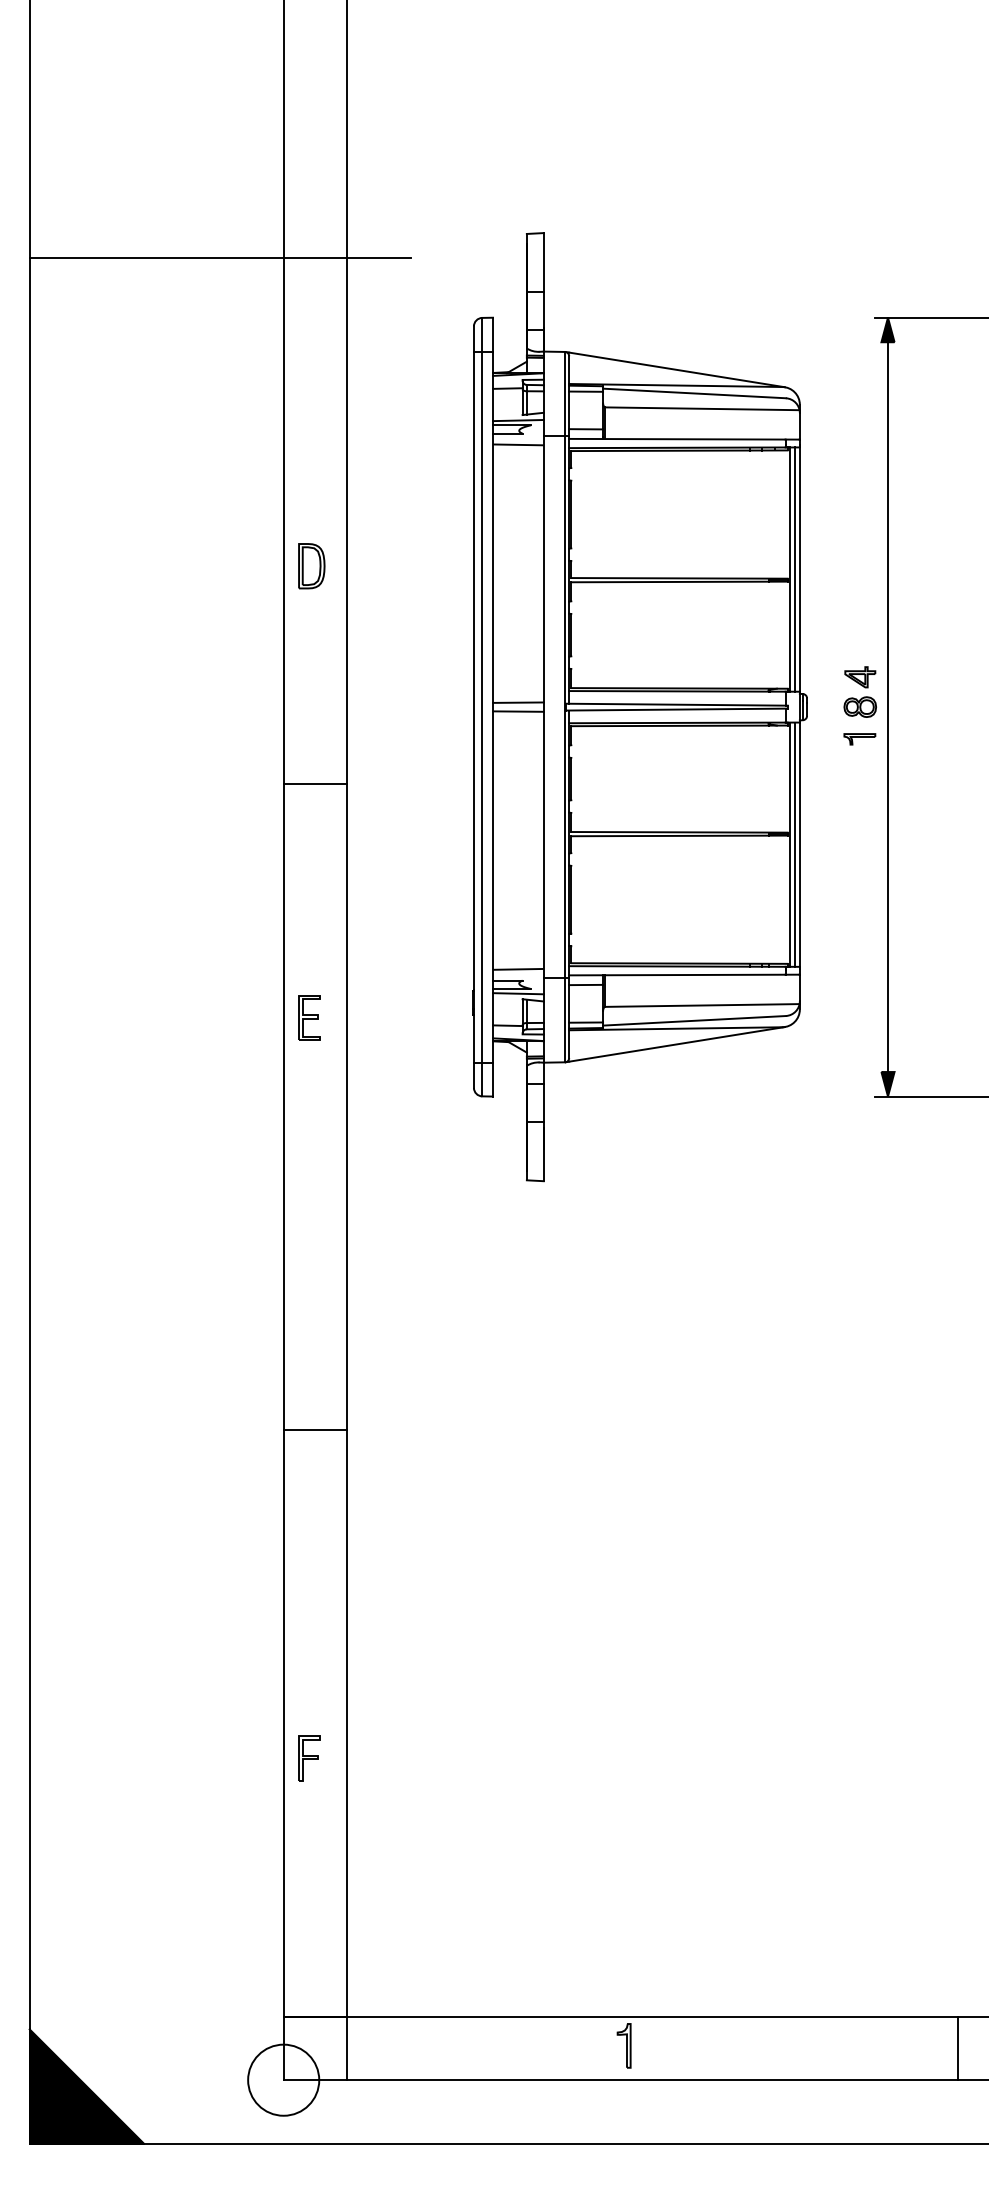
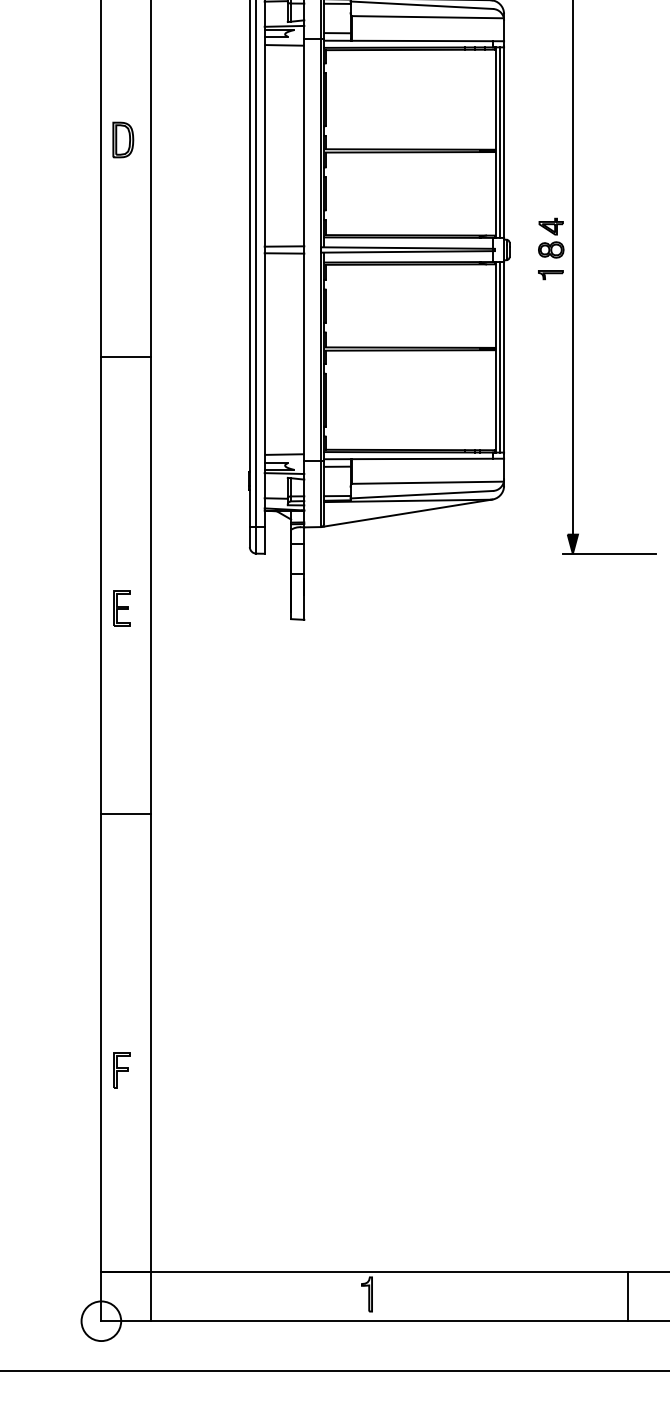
line: (315, 784) -> (126, 357), moved
part: (309, 1017) -> (121, 608), moved
circle: (283, 2079) -> (101, 1320), size x0.71

